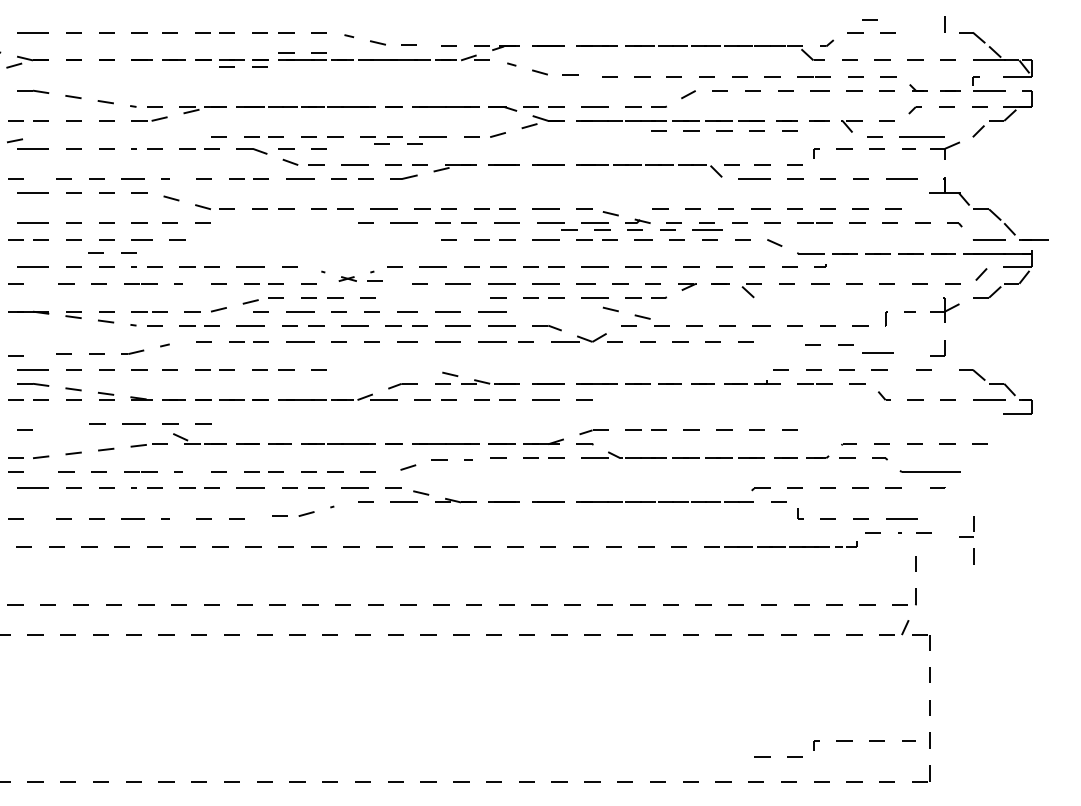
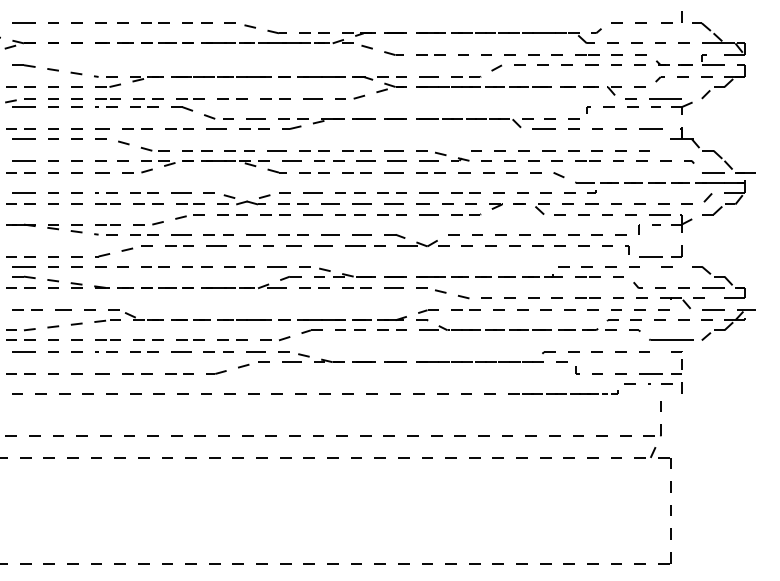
line: (869, 19) -> (666, 23), moved
part: (384, 40) -> (277, 29), size x1.43
line: (294, 52) -> (212, 37), removed
line: (234, 66) -> (169, 47), removed
part: (546, 69) -> (394, 49), size x1.43
curve: (724, 130) -> (522, 93), removed
part: (116, 136) -> (84, 98), added
line: (389, 143) -> (281, 103), removed
line: (294, 148) -> (212, 106), removed
part: (109, 178) -> (79, 128), size x1.43
part: (312, 223) -> (225, 161), added
part: (641, 229) -> (612, 214), moved
line: (103, 252) -> (74, 181), removed
part: (355, 277) -> (256, 199), size x1.67
part: (116, 283) -> (84, 204), size x1.43
line: (433, 297) -> (312, 214), added
line: (379, 311) -> (273, 224), removed
line: (618, 312) -> (446, 293), moved
part: (842, 348) -> (607, 251), size x1.67
part: (108, 349) -> (78, 251), size x1.43
line: (383, 369) -> (276, 266), added
line: (145, 423) -> (71, 309), moved
part: (857, 430) -> (618, 310), added
part: (432, 464) -> (312, 334), size x1.43
part: (116, 471) -> (84, 339), size x1.43
part: (299, 512) -> (216, 369), size x1.67
part: (109, 518) -> (79, 373), size x1.43
part: (966, 540) -> (676, 376), moved
curve: (836, 741) -> (603, 534), removed

